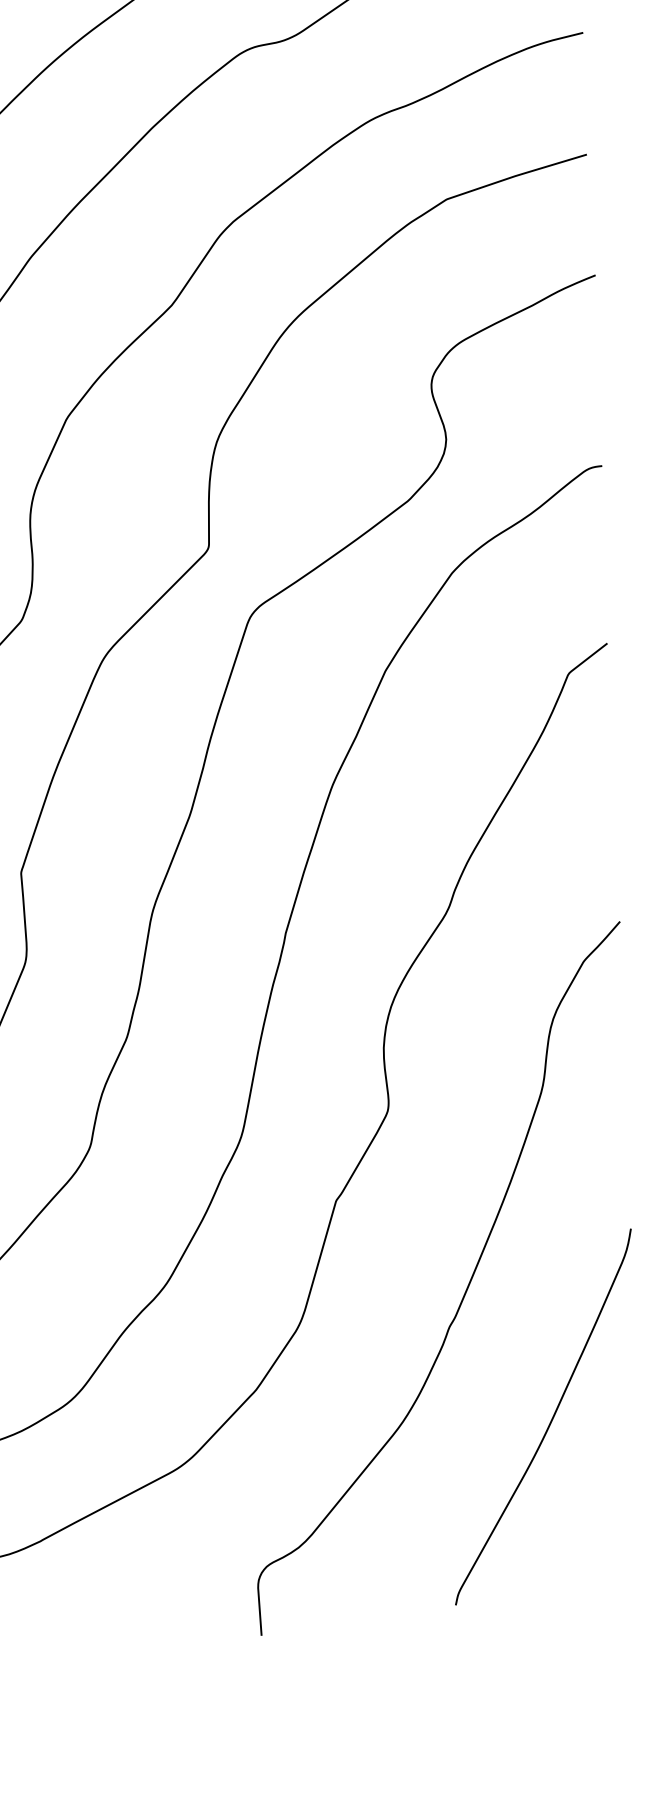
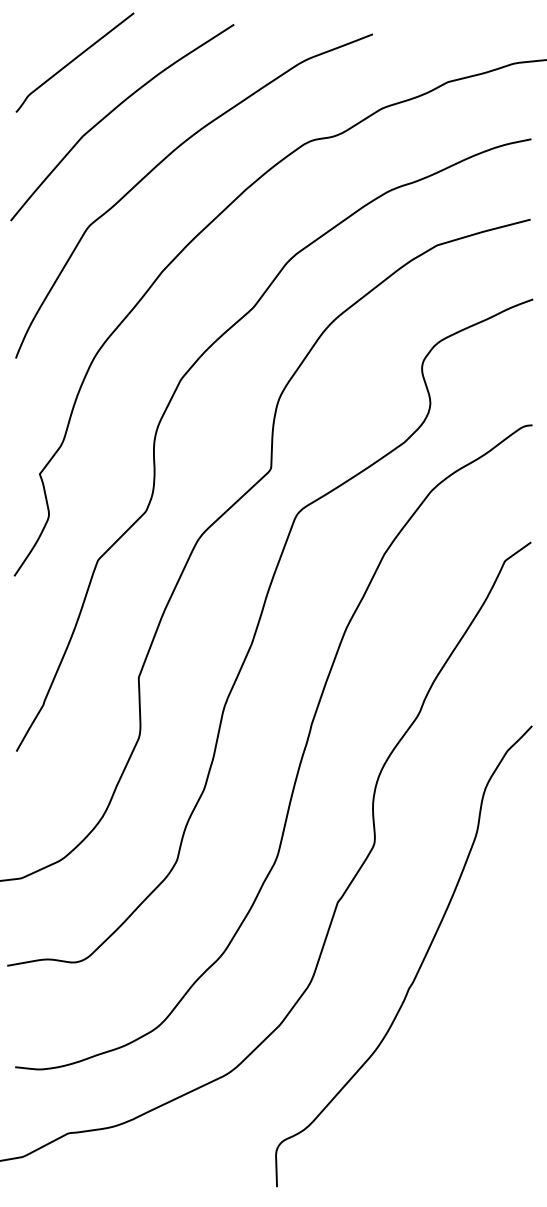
curve: (549, 1421) -> (472, 1053), removed

